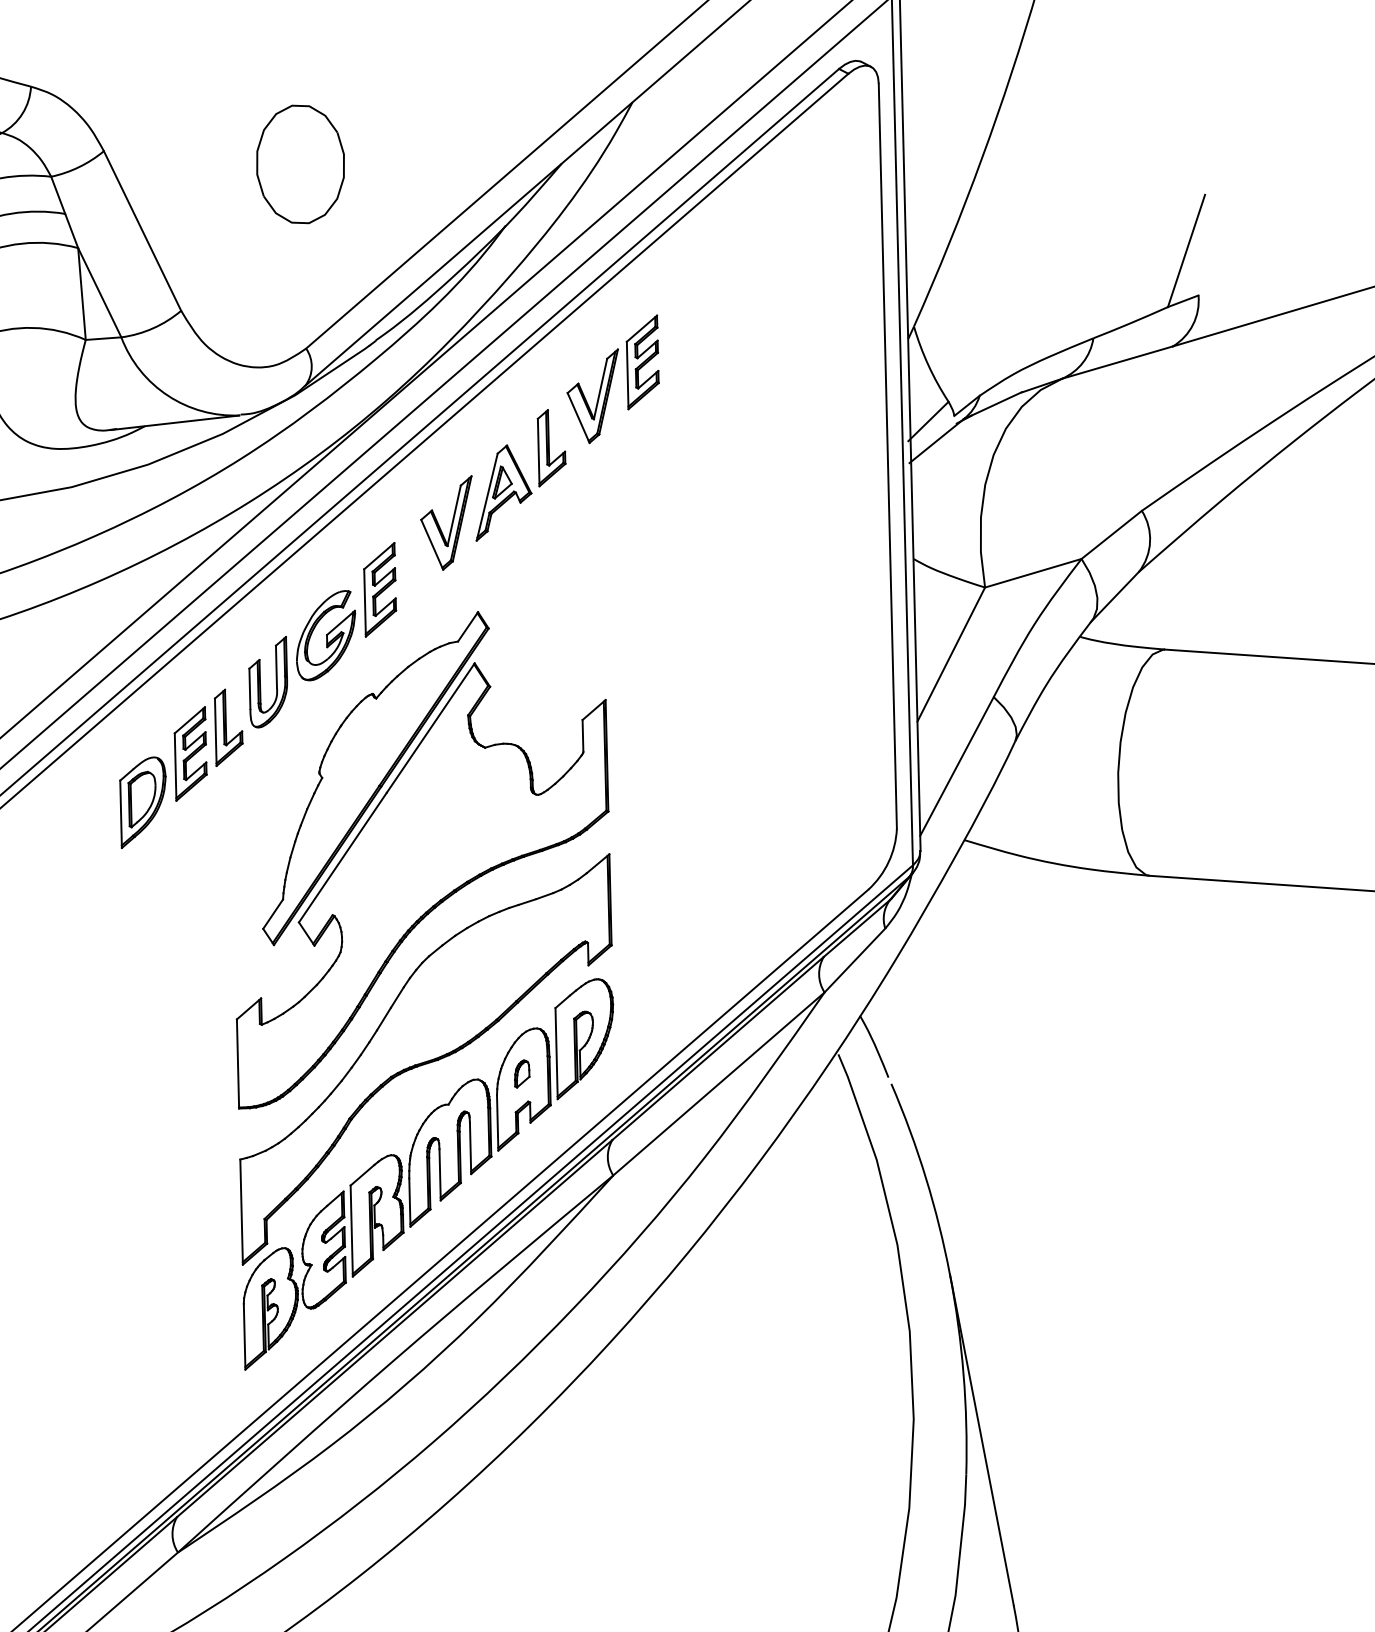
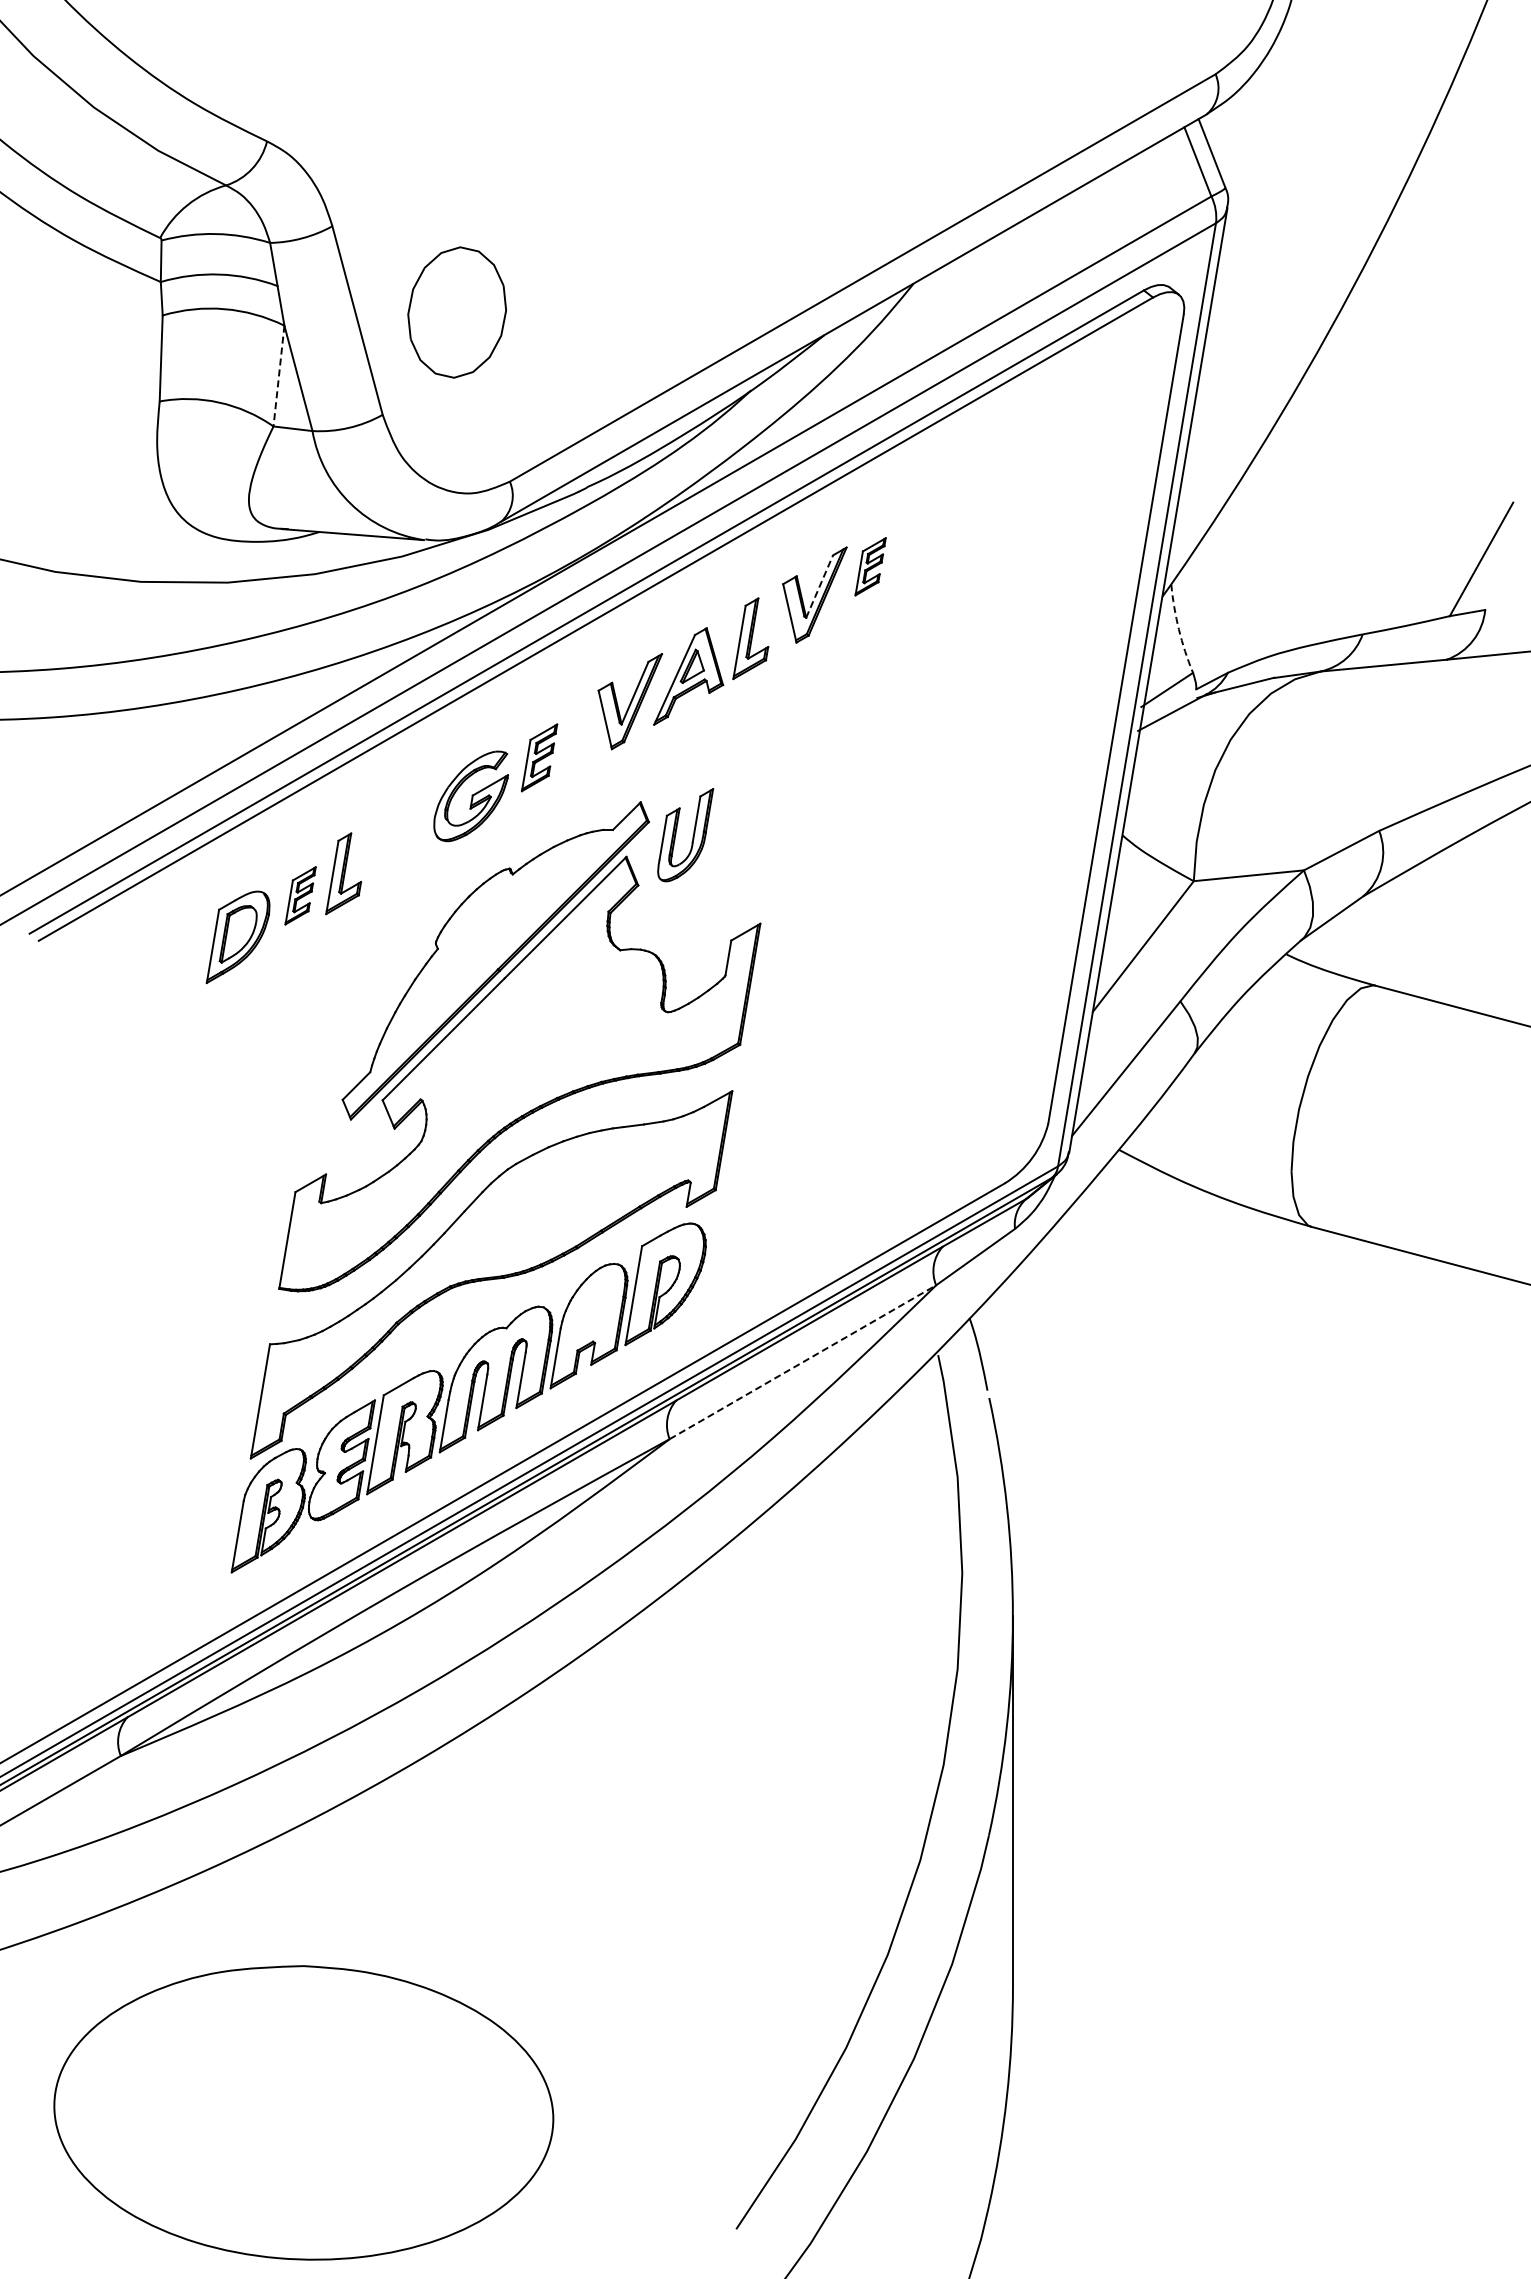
part: (299, 164) -> (456, 312), moved
line: (81, 294) -> (278, 376), solid -> dashed
part: (642, 362) -> (870, 566), size x0.6
arc: (928, 365) -> (1178, 629), solid -> dashed
line: (600, 388) -> (819, 586), solid -> dashed
part: (379, 589) -> (539, 757), size x0.7
part: (275, 682) -> (692, 836), moved
part: (190, 753) -> (300, 895), size x0.6
part: (521, 1074) -> (591, 1310), removed
line: (718, 1084) -> (802, 1362), solid -> dashed

